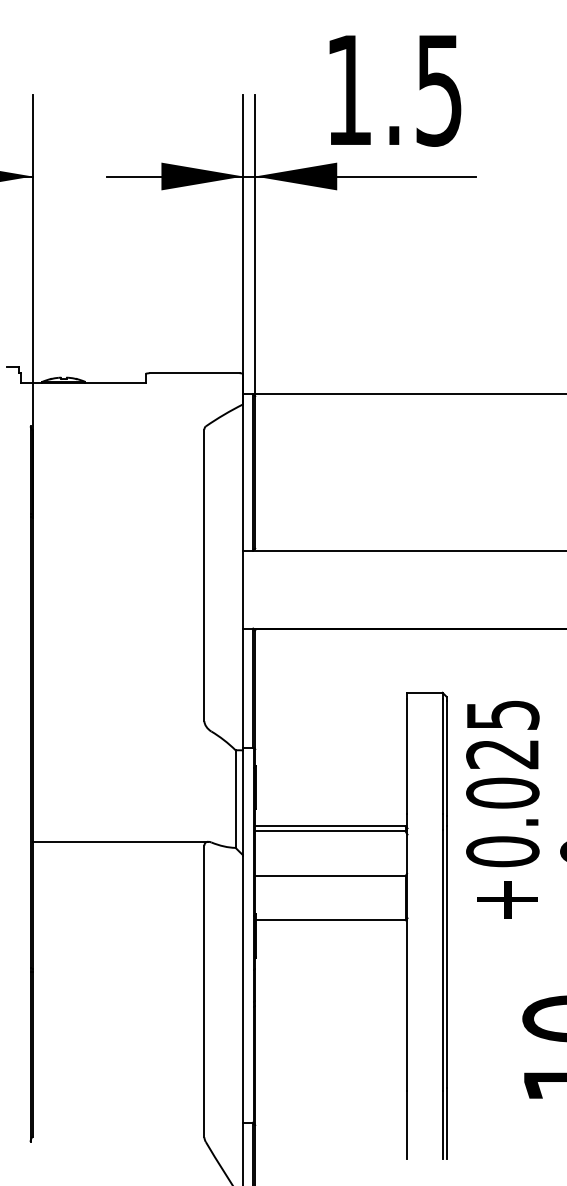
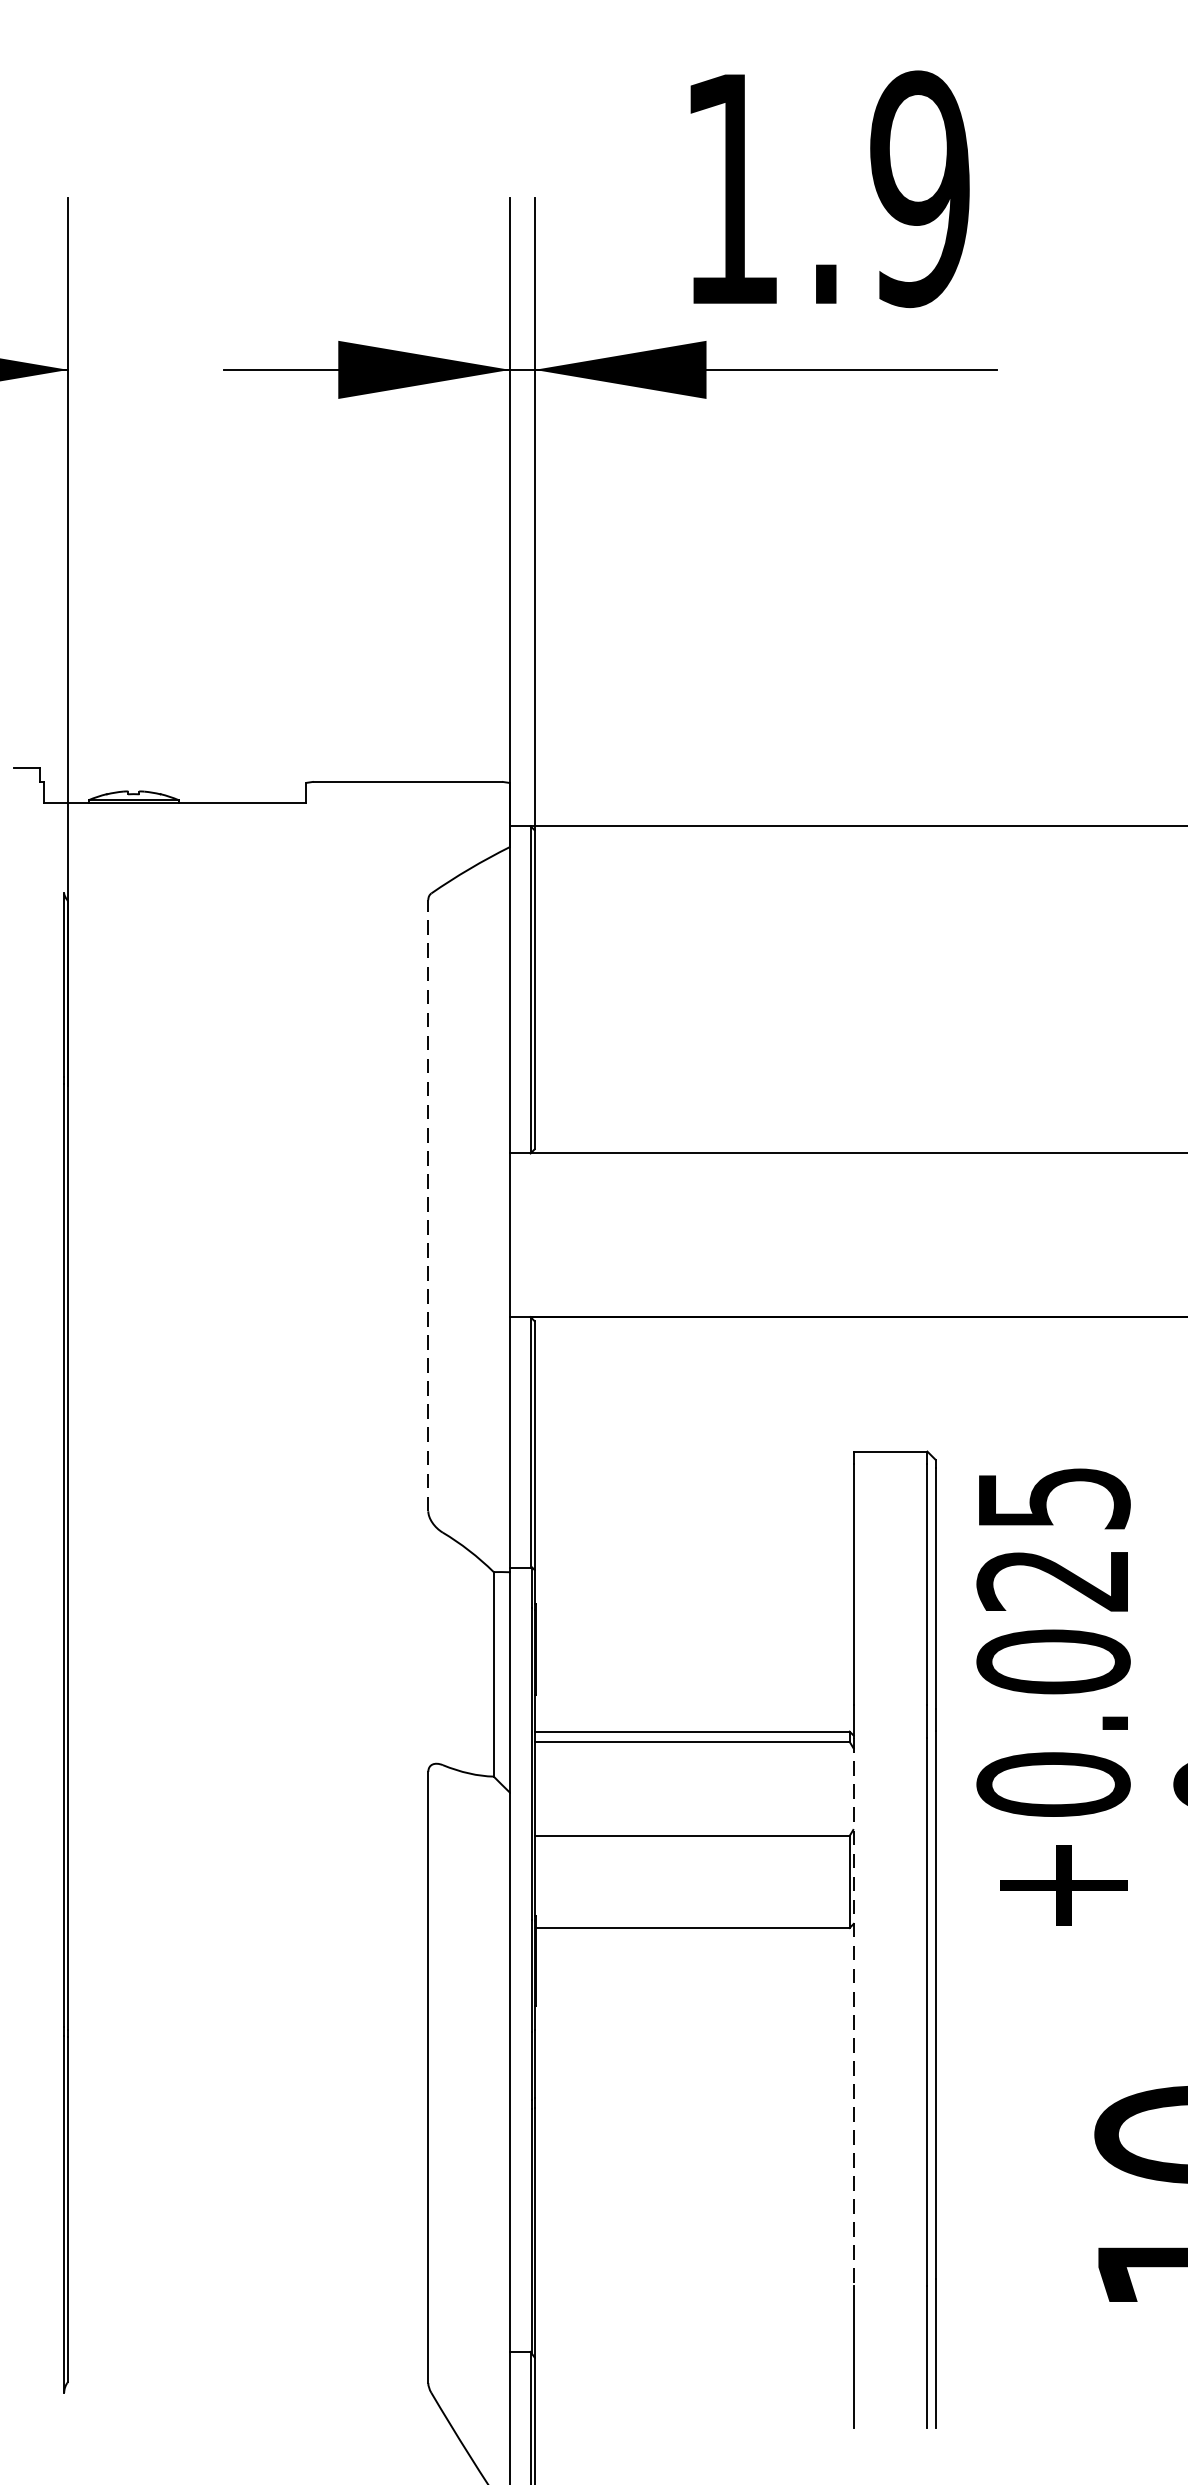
text: (438, 89) -> (918, 187), 1.5 -> 1.9
line: (204, 575) -> (428, 1205), solid -> dashed
line: (120, 841) -> (252, 1763), removed
line: (407, 960) -> (853, 2012), solid -> dashed

